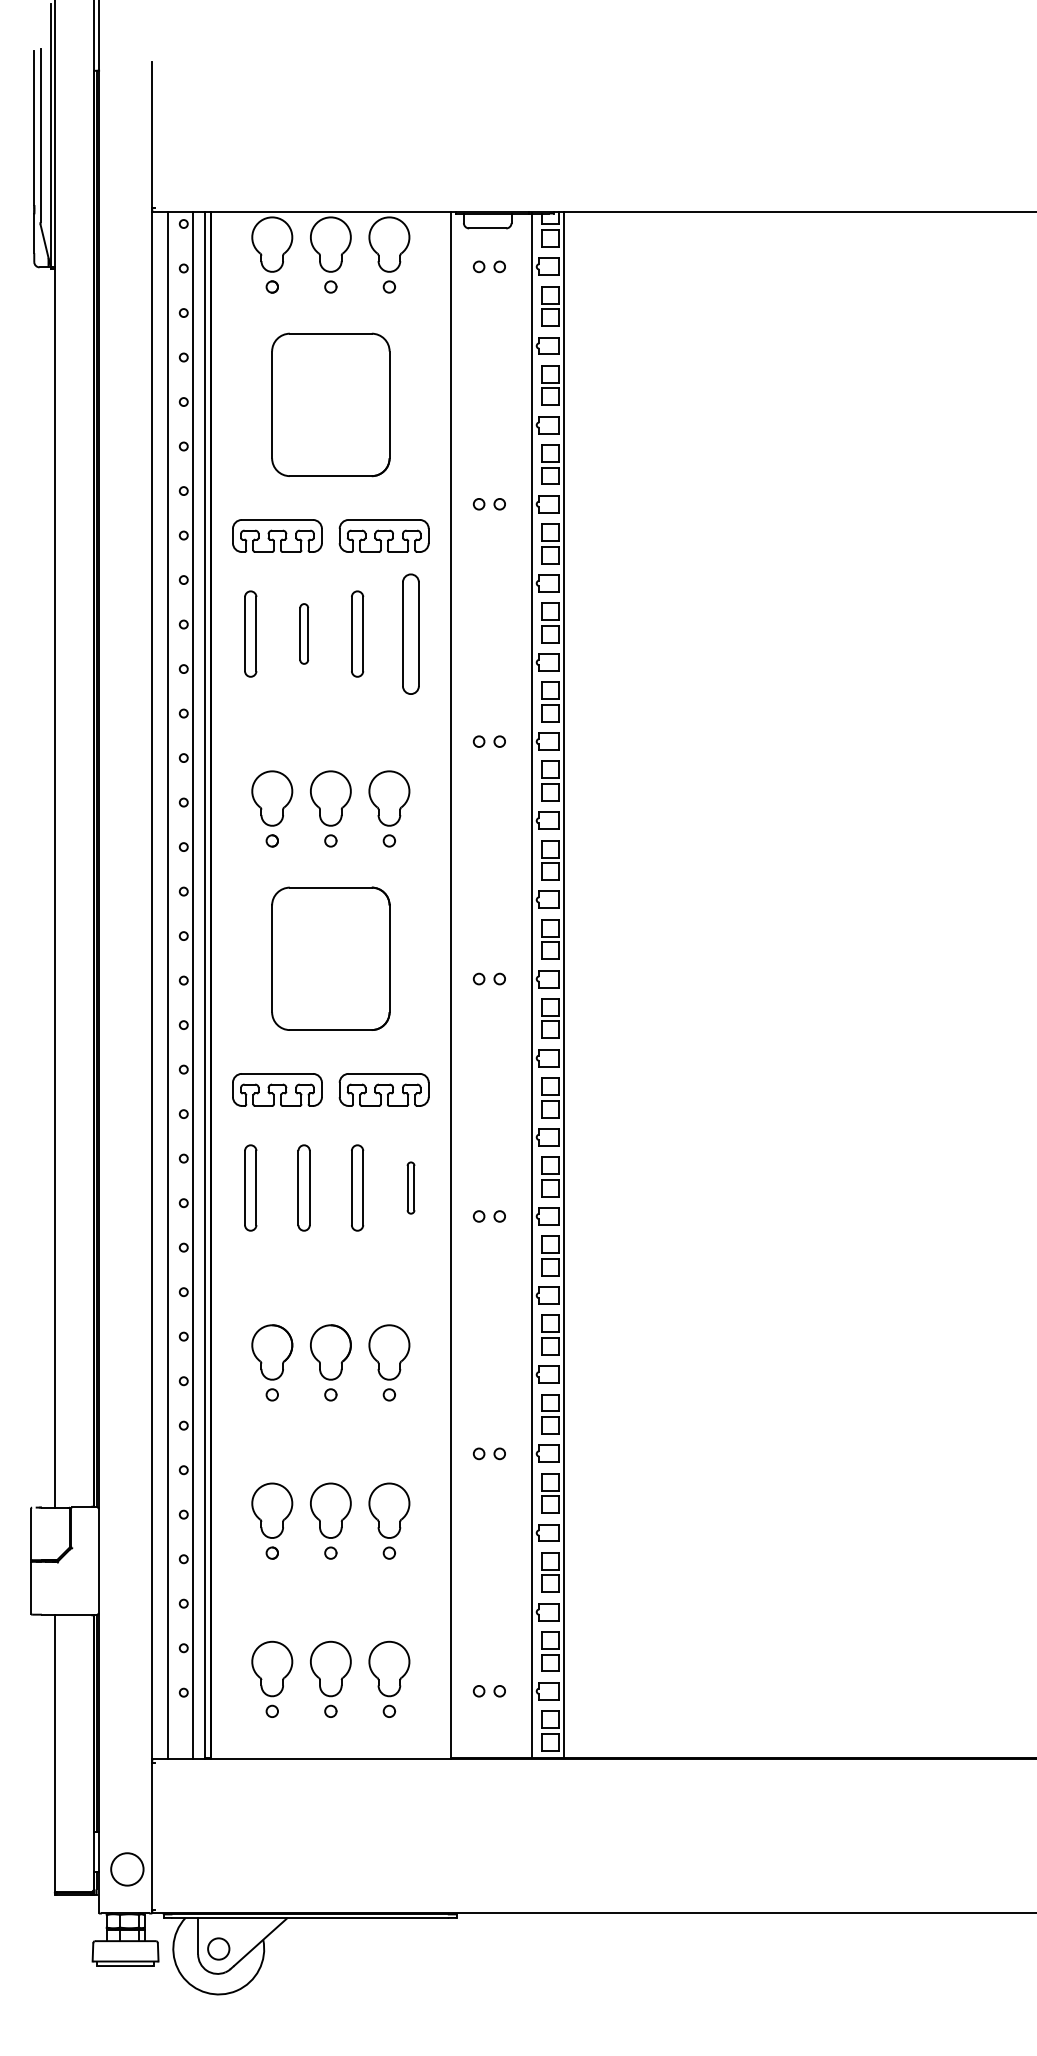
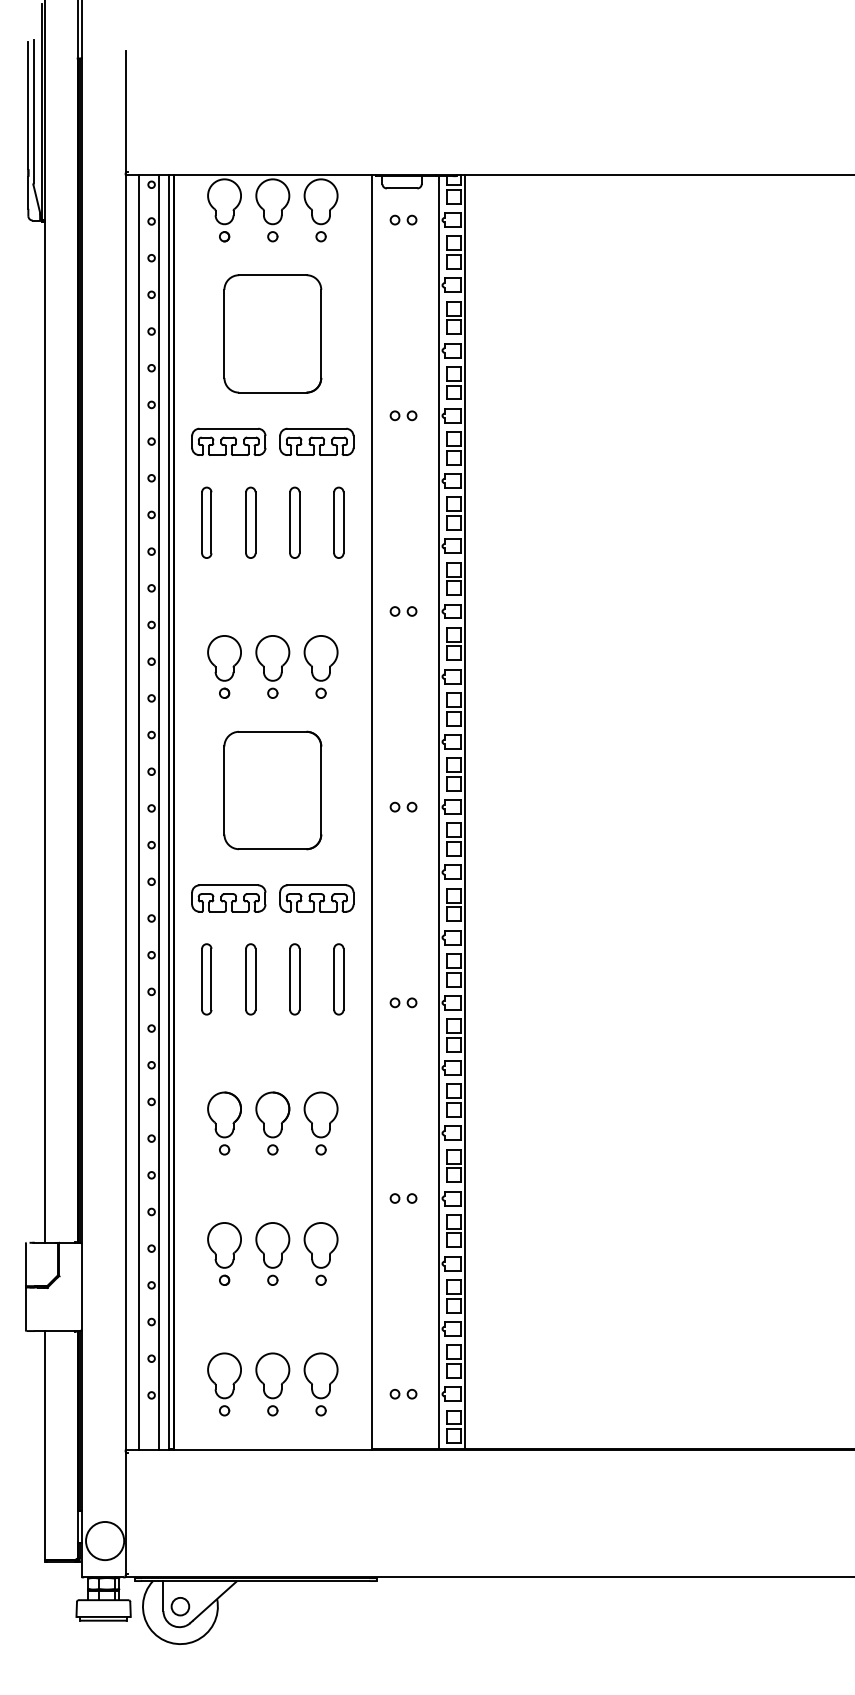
part: (303, 633) -> (250, 522), size x1.43
part: (410, 633) -> (338, 522), size x0.71
part: (410, 1188) -> (338, 979), size x1.67
circle: (127, 1868) -> (105, 1540), size x1.43

